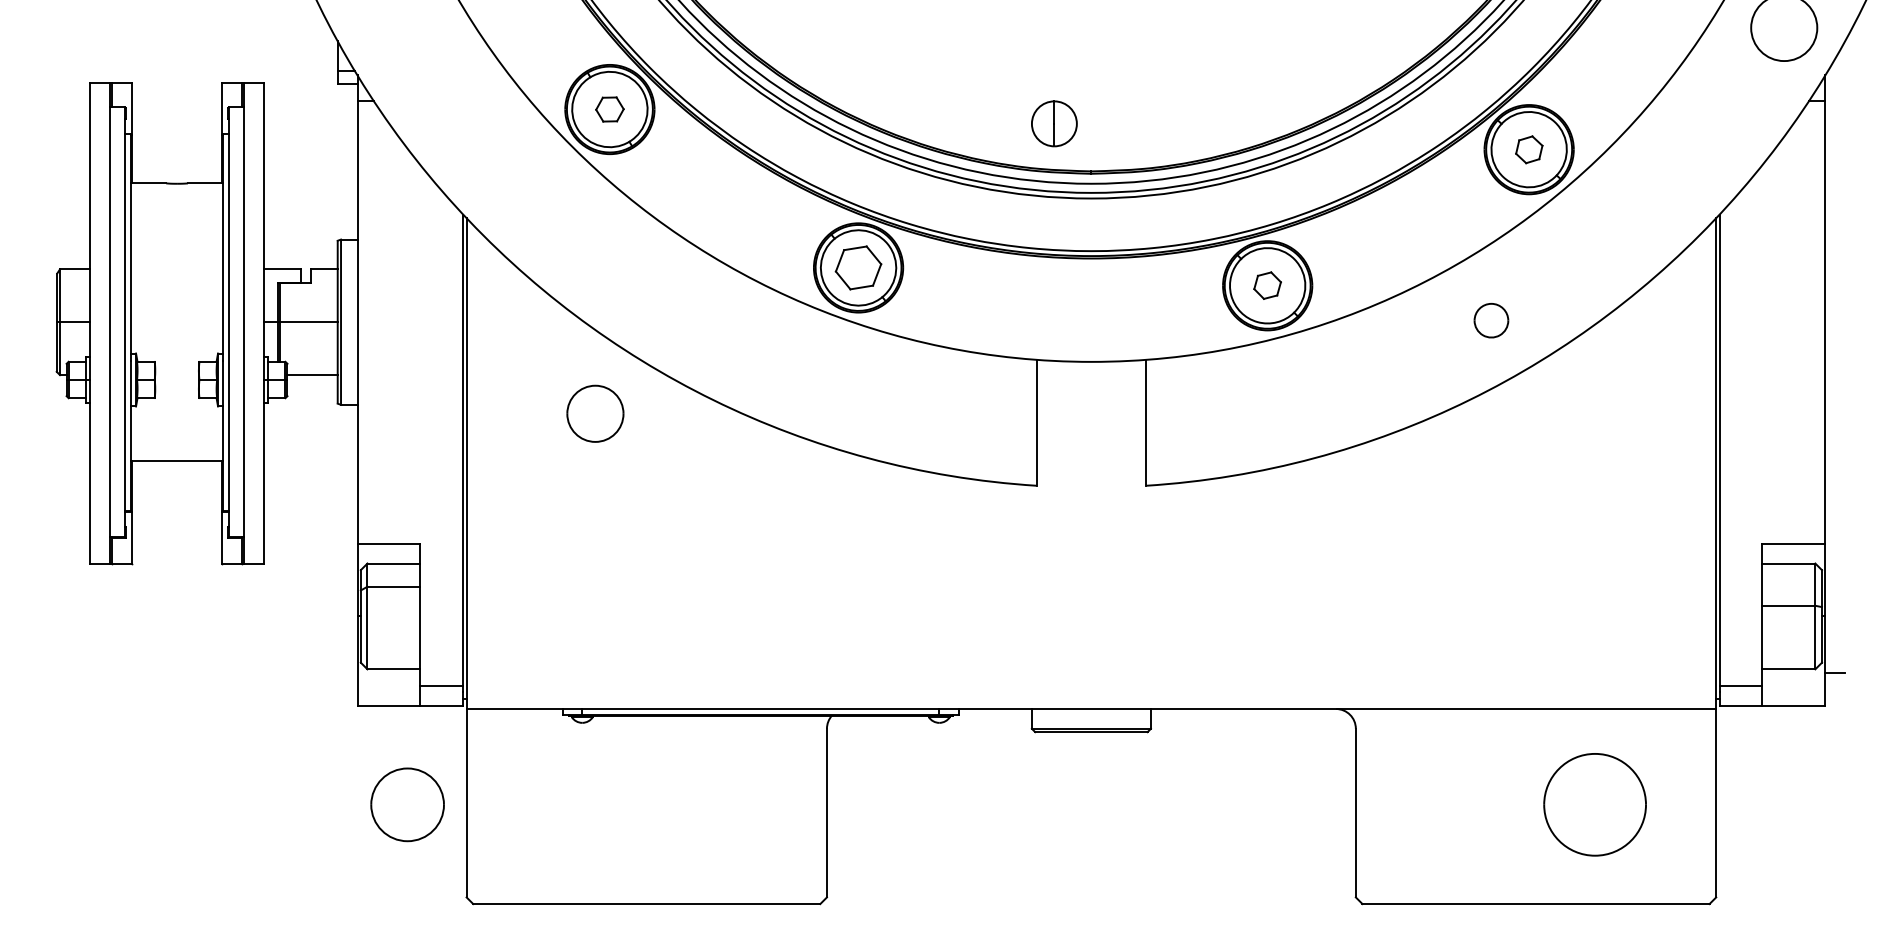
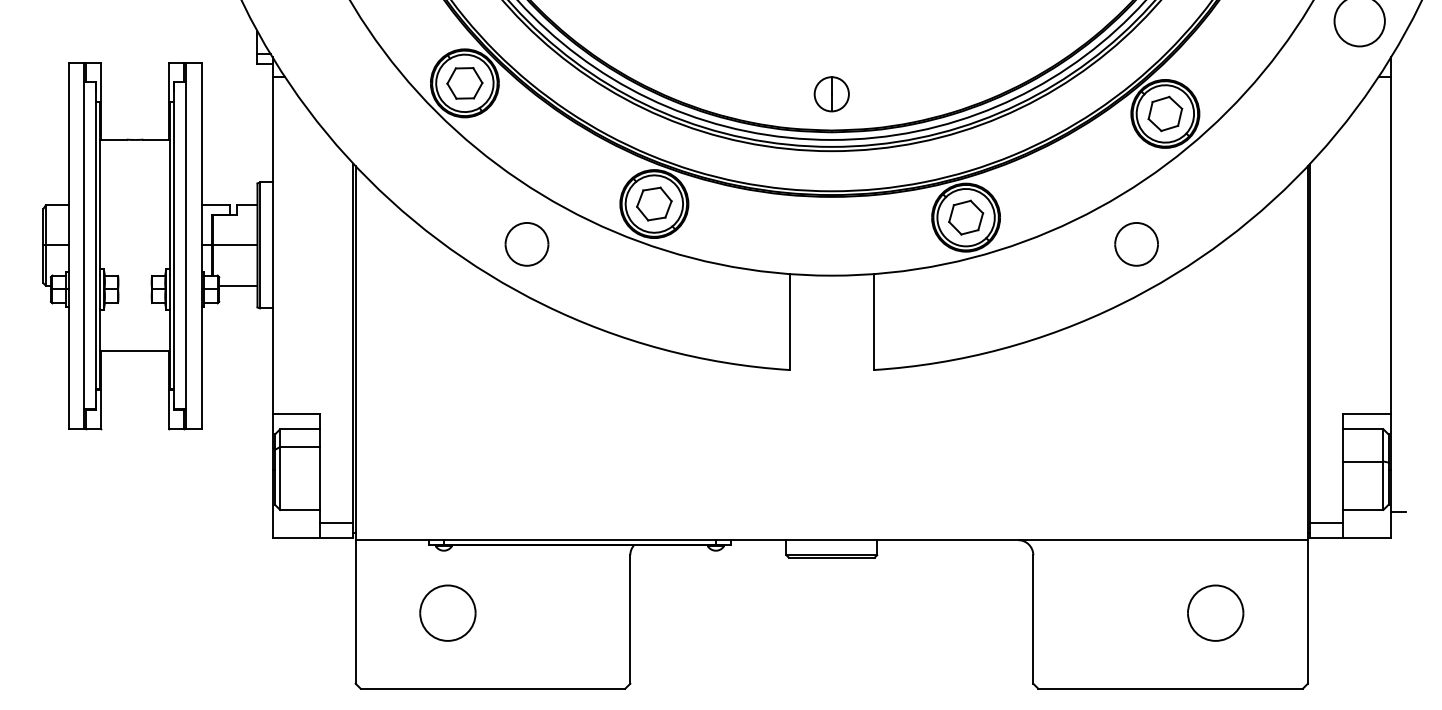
part: (609, 109) -> (464, 83), size x1.67
part: (1054, 123) -> (831, 94), moved
part: (1529, 149) -> (1165, 113), size x1.67
part: (1267, 285) -> (965, 217), size x1.67
part: (1491, 320) -> (1136, 244), size x1.67
part: (595, 413) -> (527, 244), moved
part: (407, 804) -> (447, 612), moved
part: (1595, 804) -> (1215, 612), size x0.71

